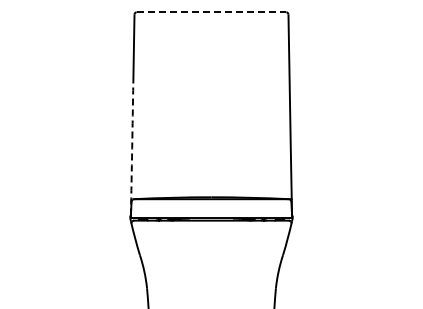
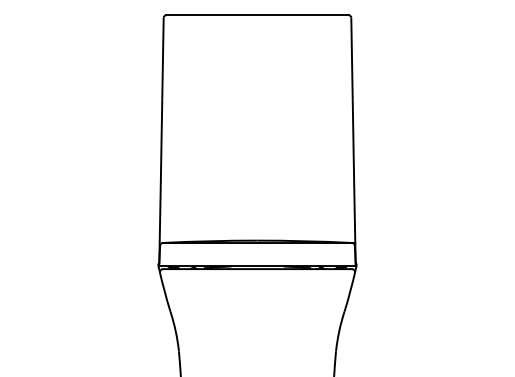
line: (211, 12) -> (257, 15), dashed -> solid
arc: (132, 148) -> (161, 181), dashed -> solid

